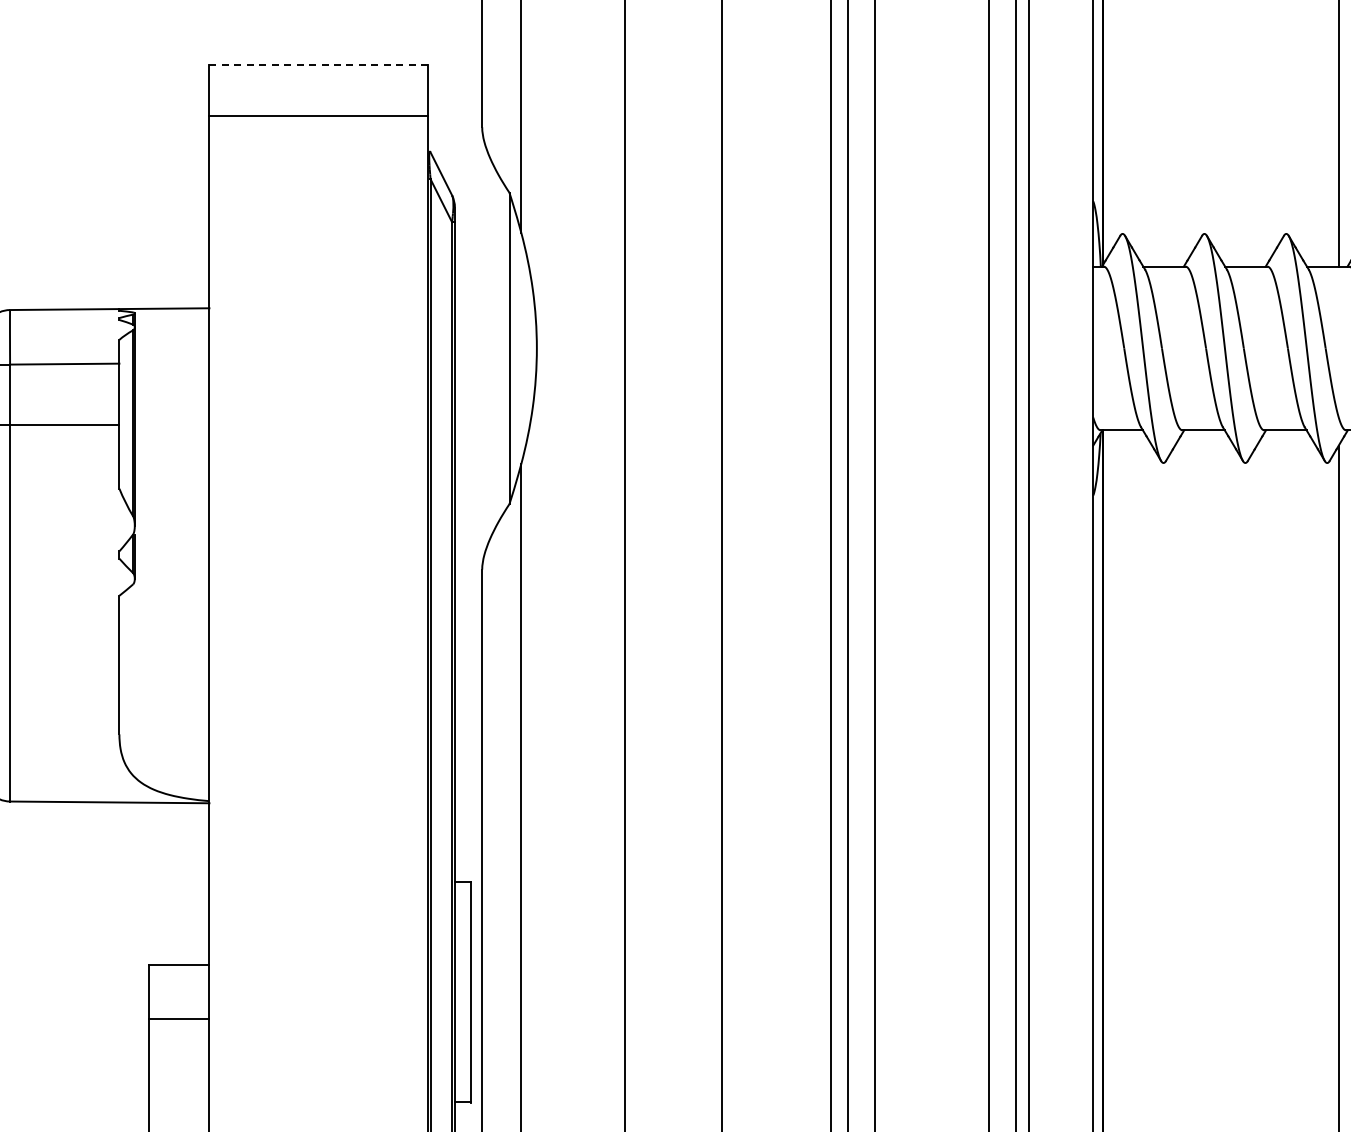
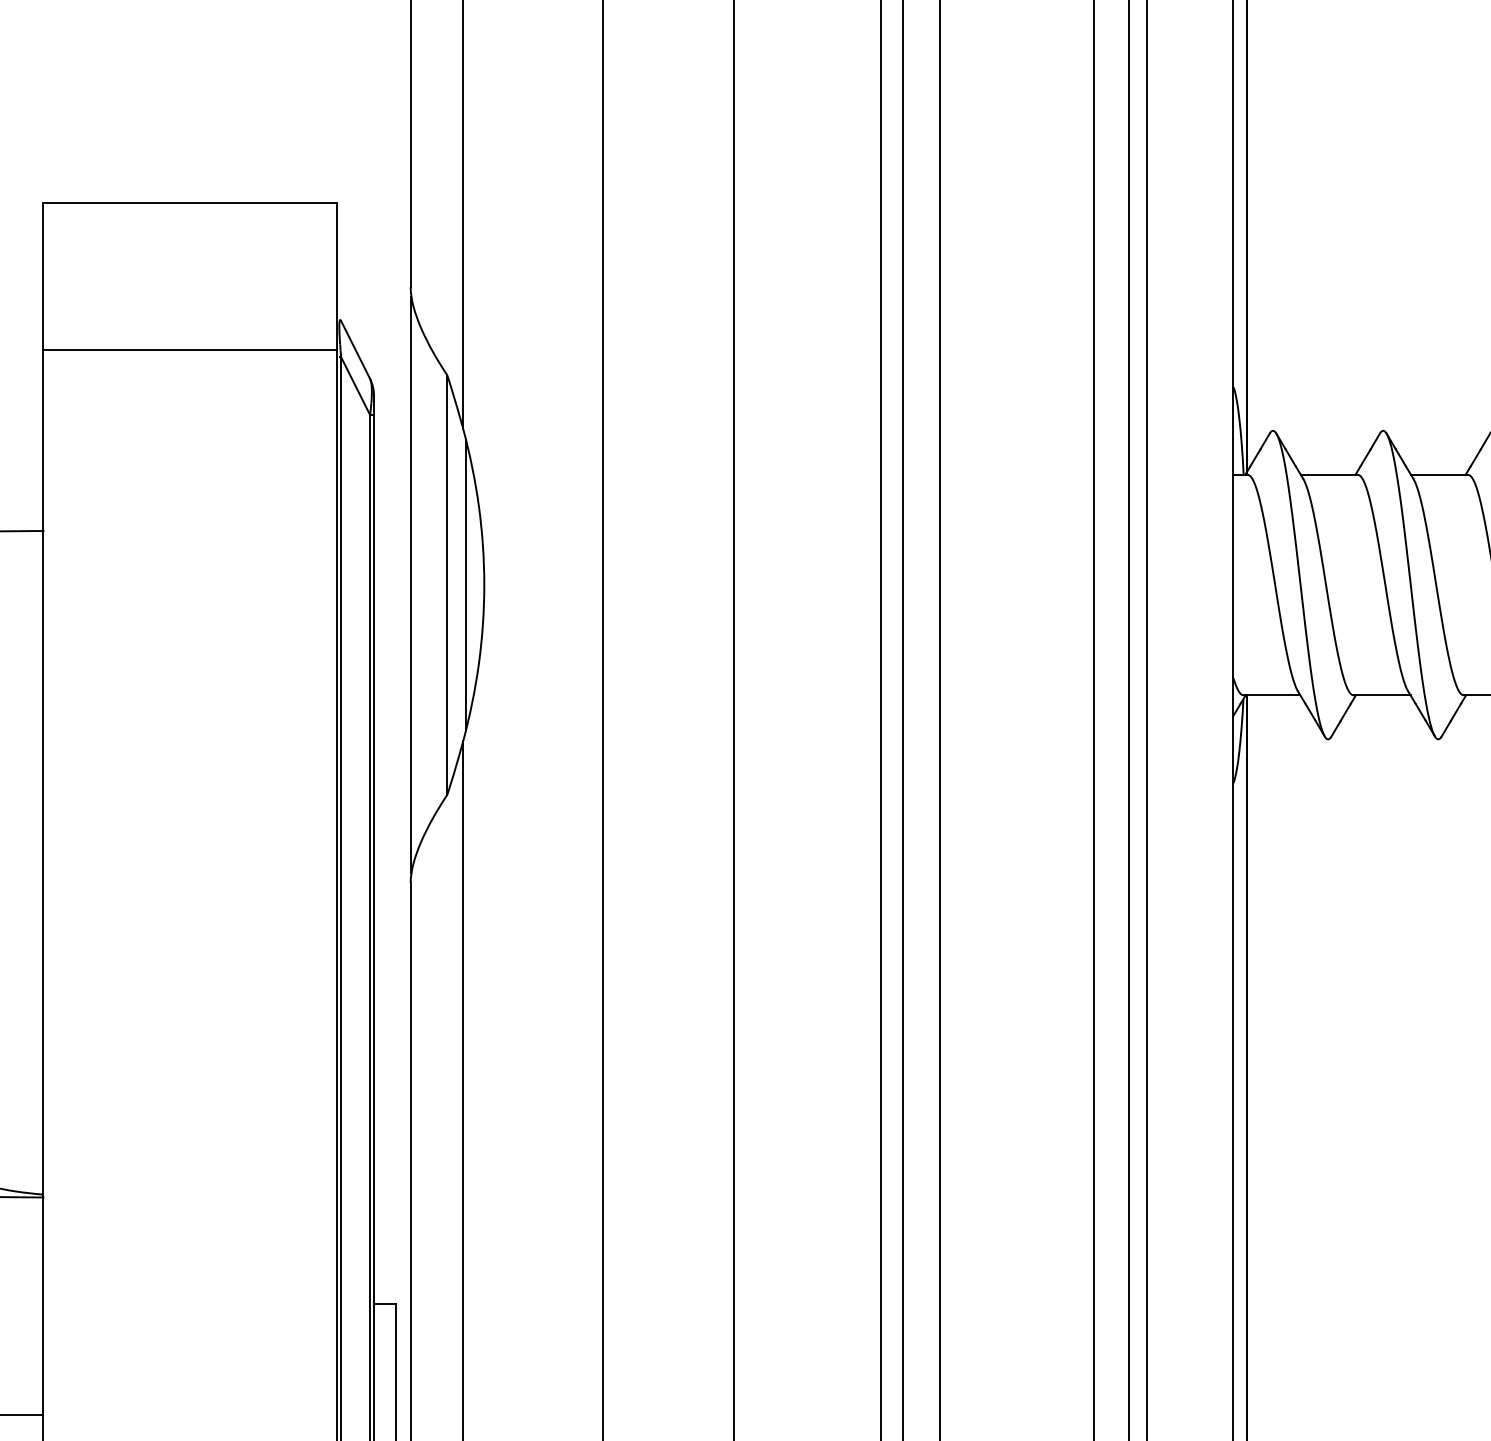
line: (319, 64) -> (191, 202), dashed -> solid
line: (318, 115) -> (190, 349), moved
line: (482, 348) -> (411, 585), added
line: (523, 348) -> (466, 585), added

